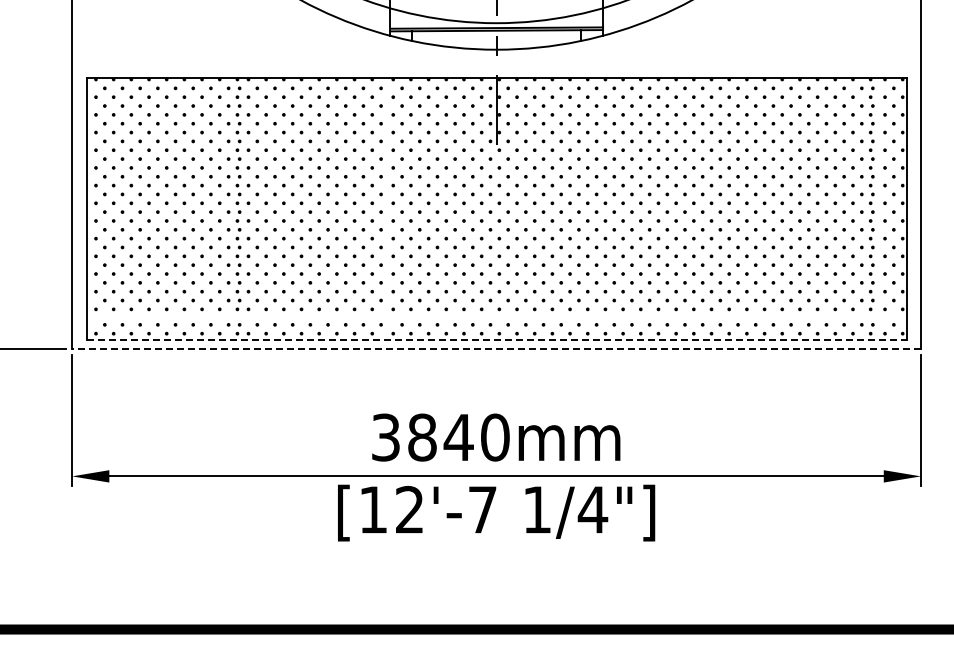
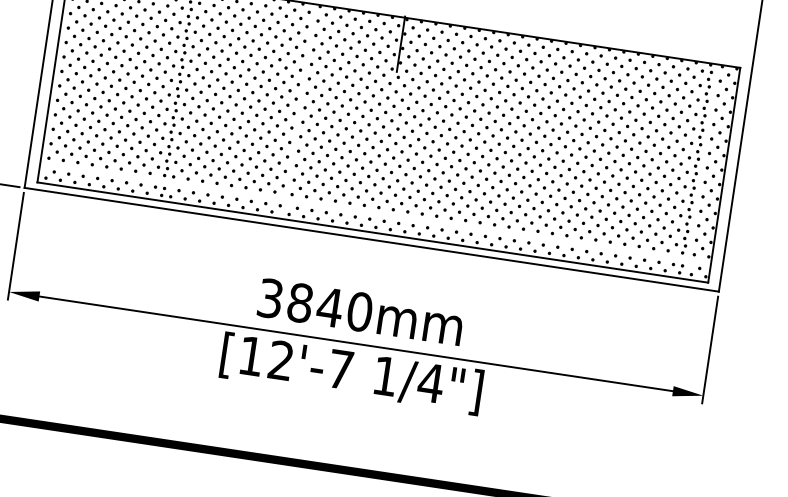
line: (496, 340) -> (372, 232), dashed -> solid
line: (496, 349) -> (371, 240), dashed -> solid

